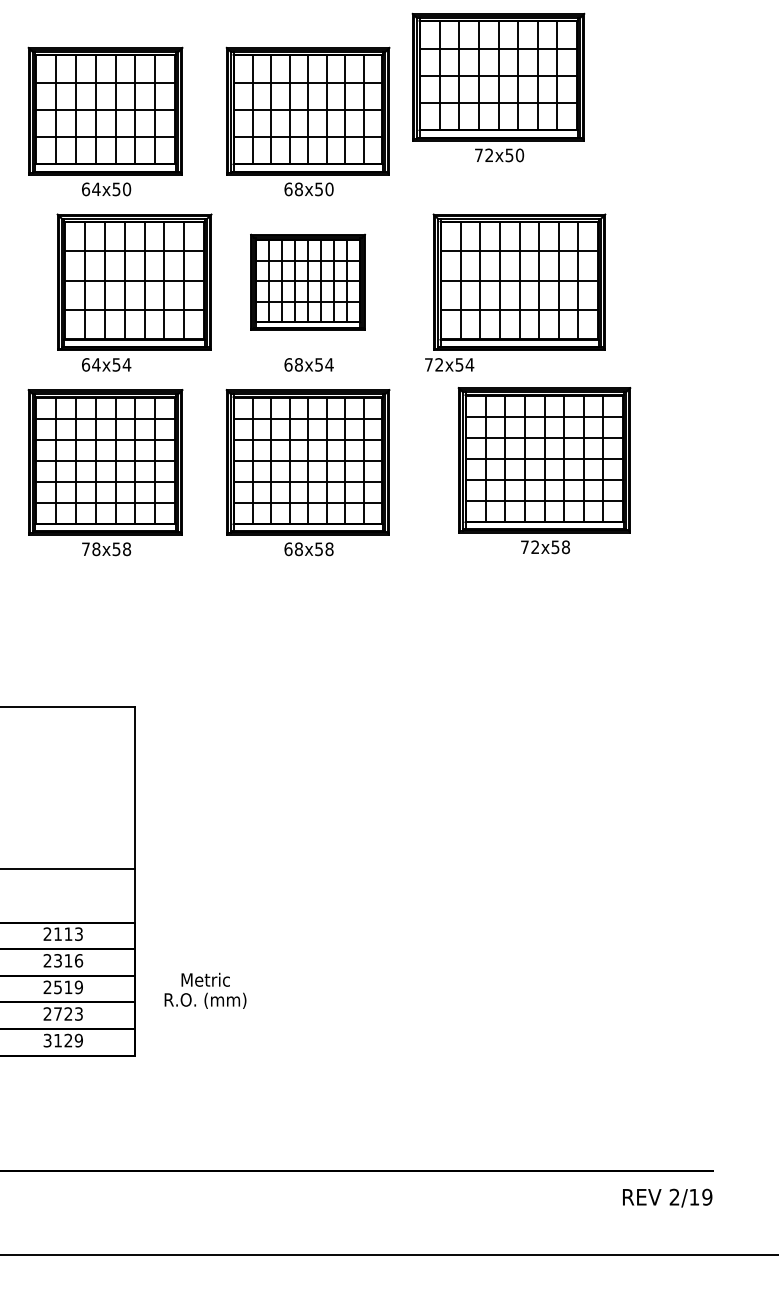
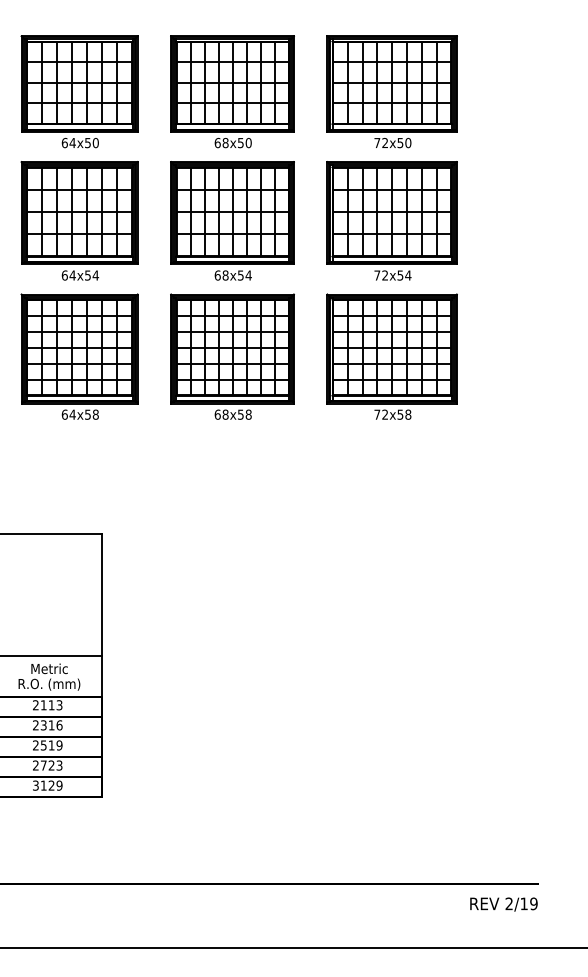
part: (498, 87) -> (392, 91), moved
part: (134, 281) -> (79, 212), moved
part: (307, 281) -> (232, 212), size x1.43
text: (449, 364) -> (392, 275), moved
part: (544, 470) -> (392, 356), moved
text: (91, 549) -> (69, 414), 78x58 -> 64x58
text: (205, 990) -> (49, 676), moved

